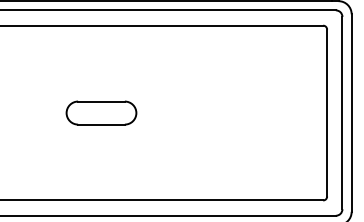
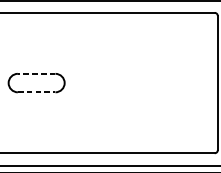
line: (101, 101) -> (36, 73), solid -> dashed
line: (102, 124) -> (37, 92), solid -> dashed

